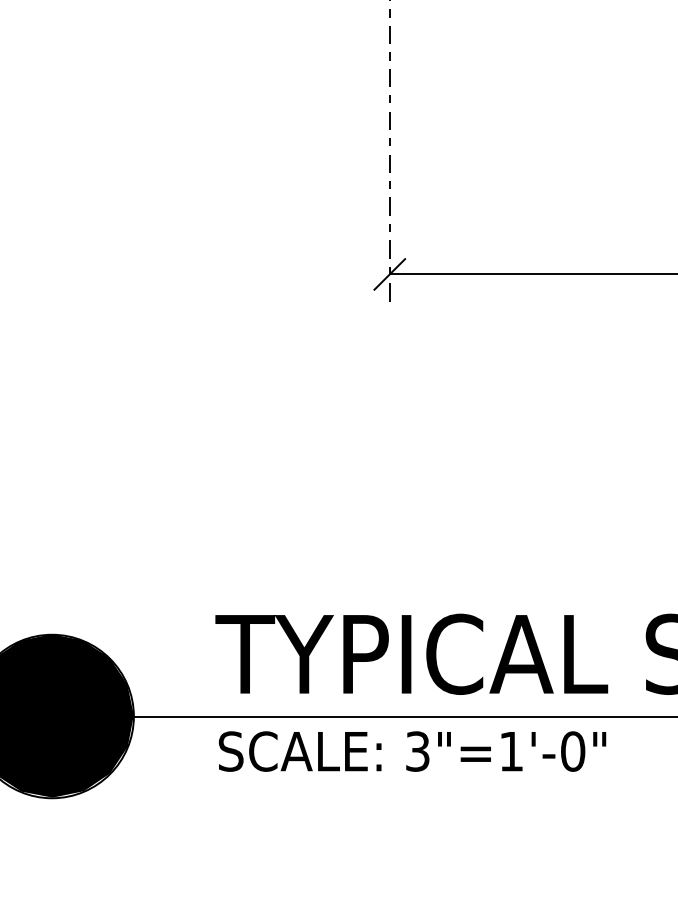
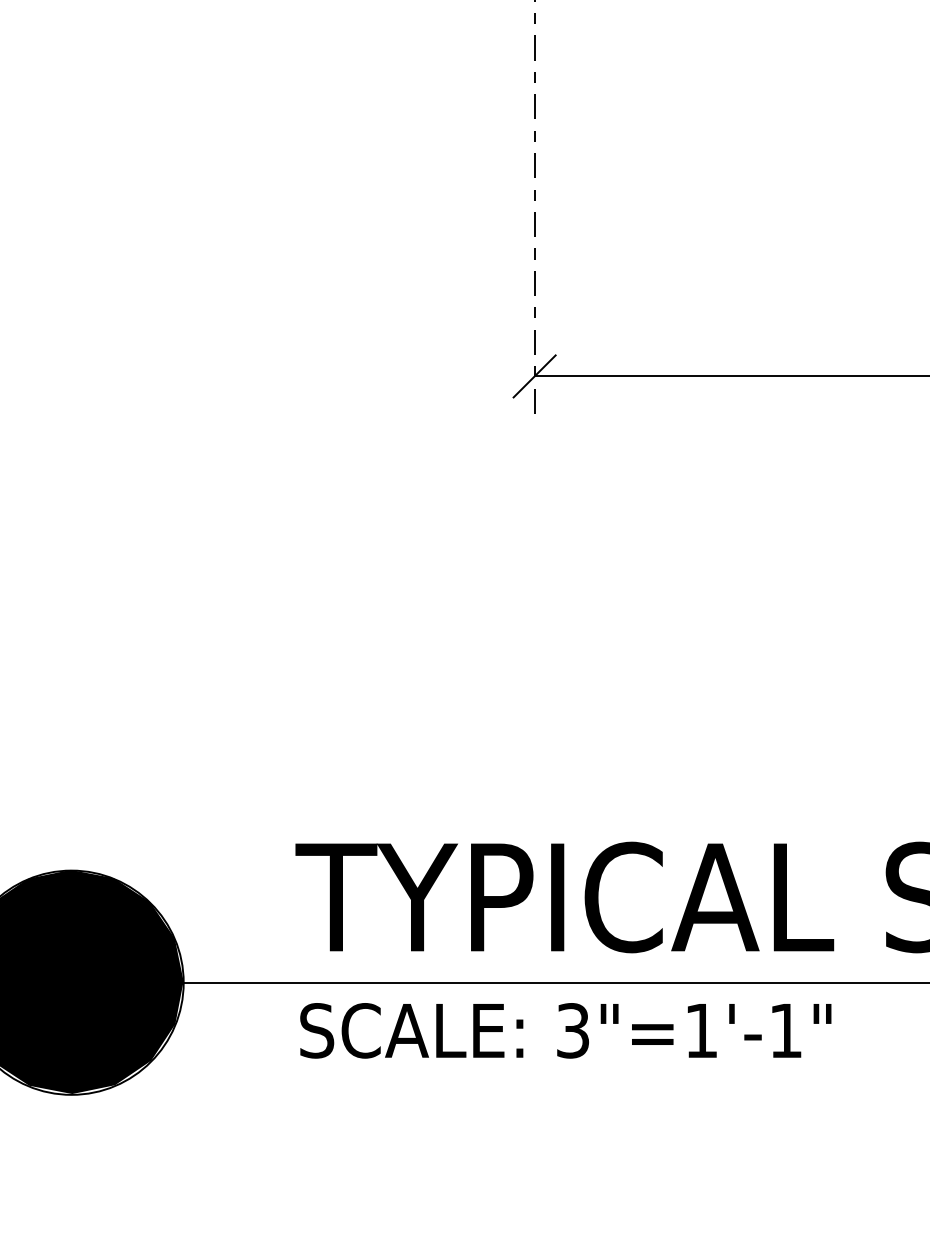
text: (573, 751) -> (786, 1030), 3"=1'-0" -> 3"=1'-1"

